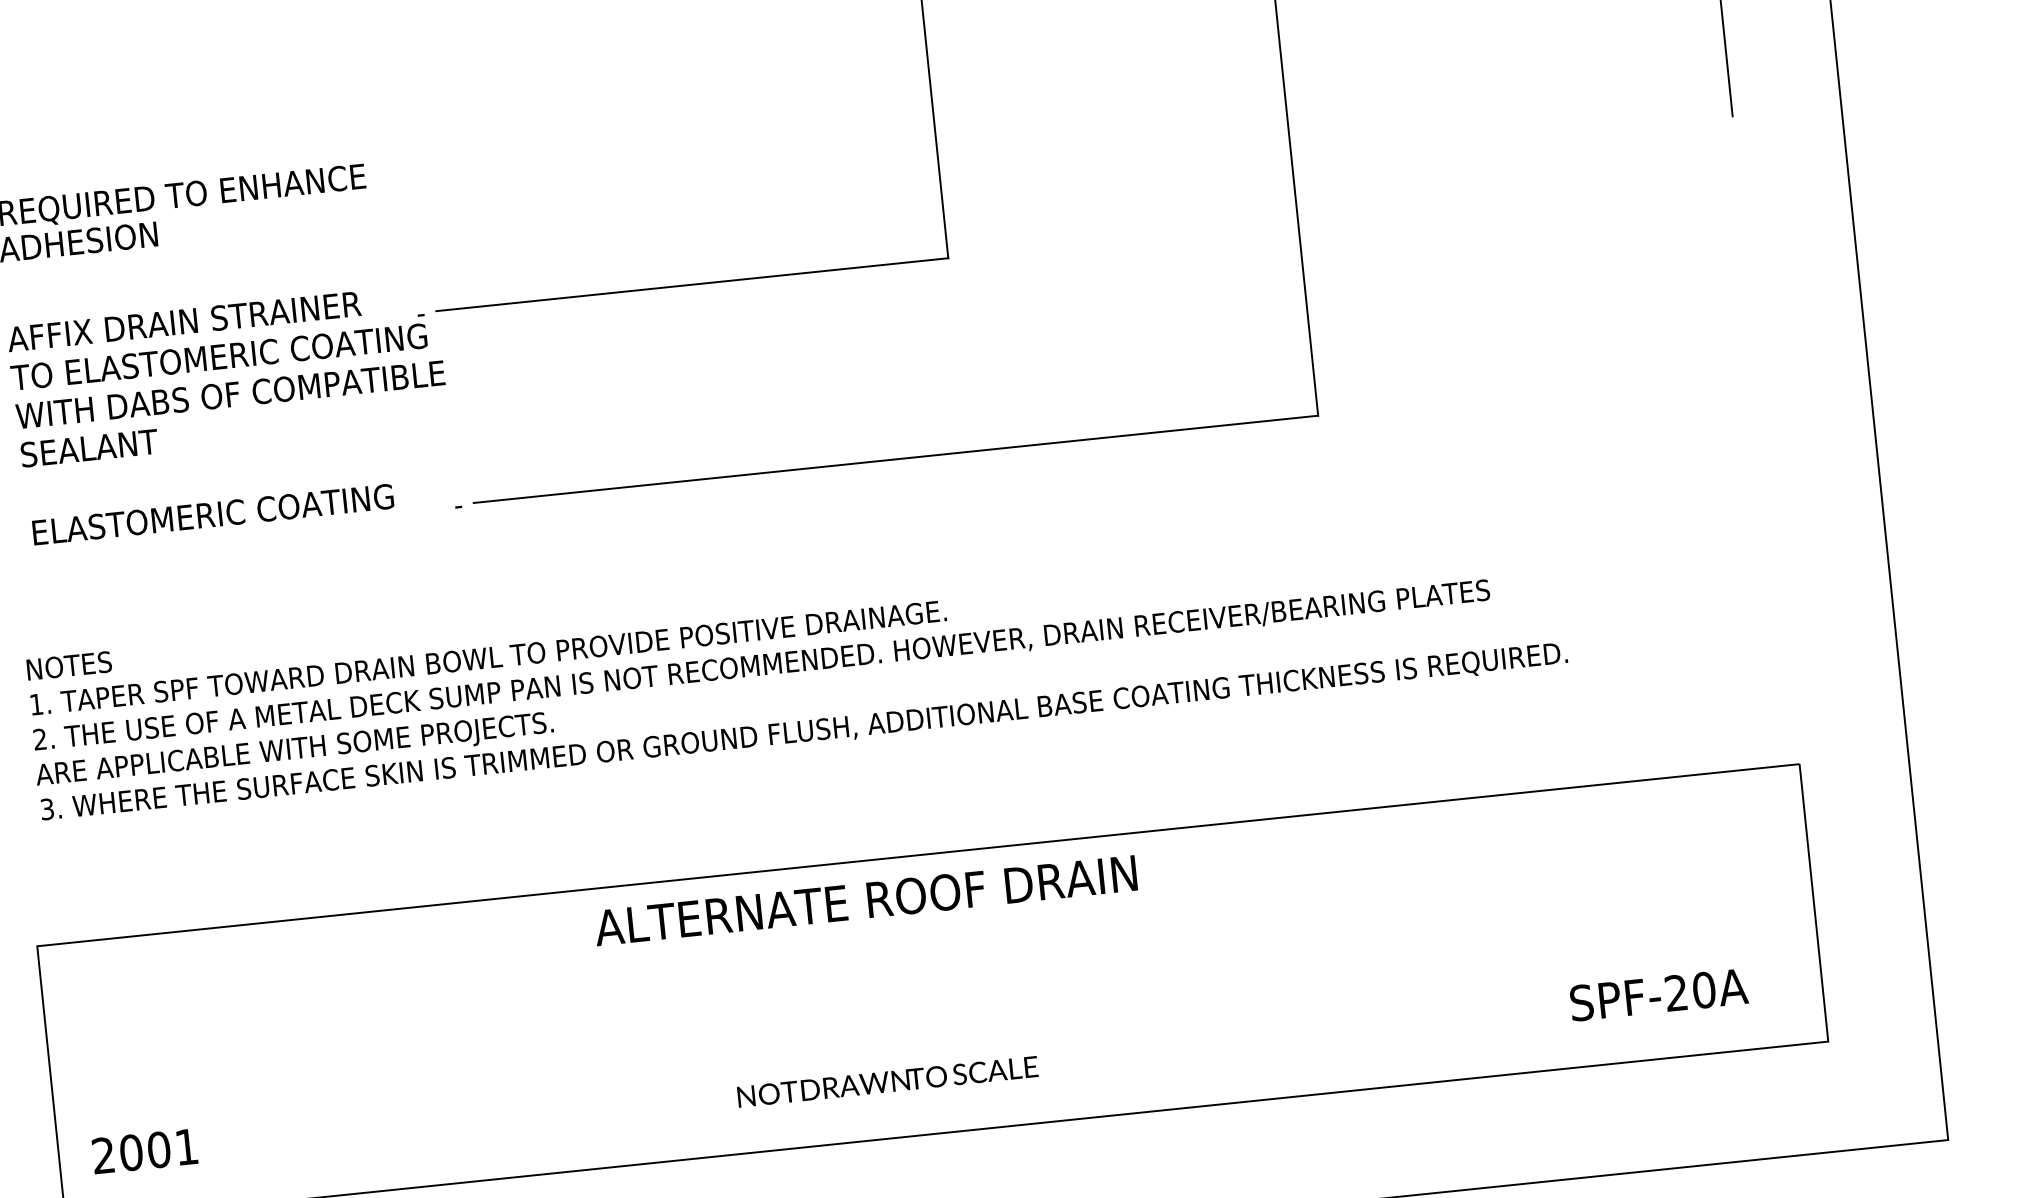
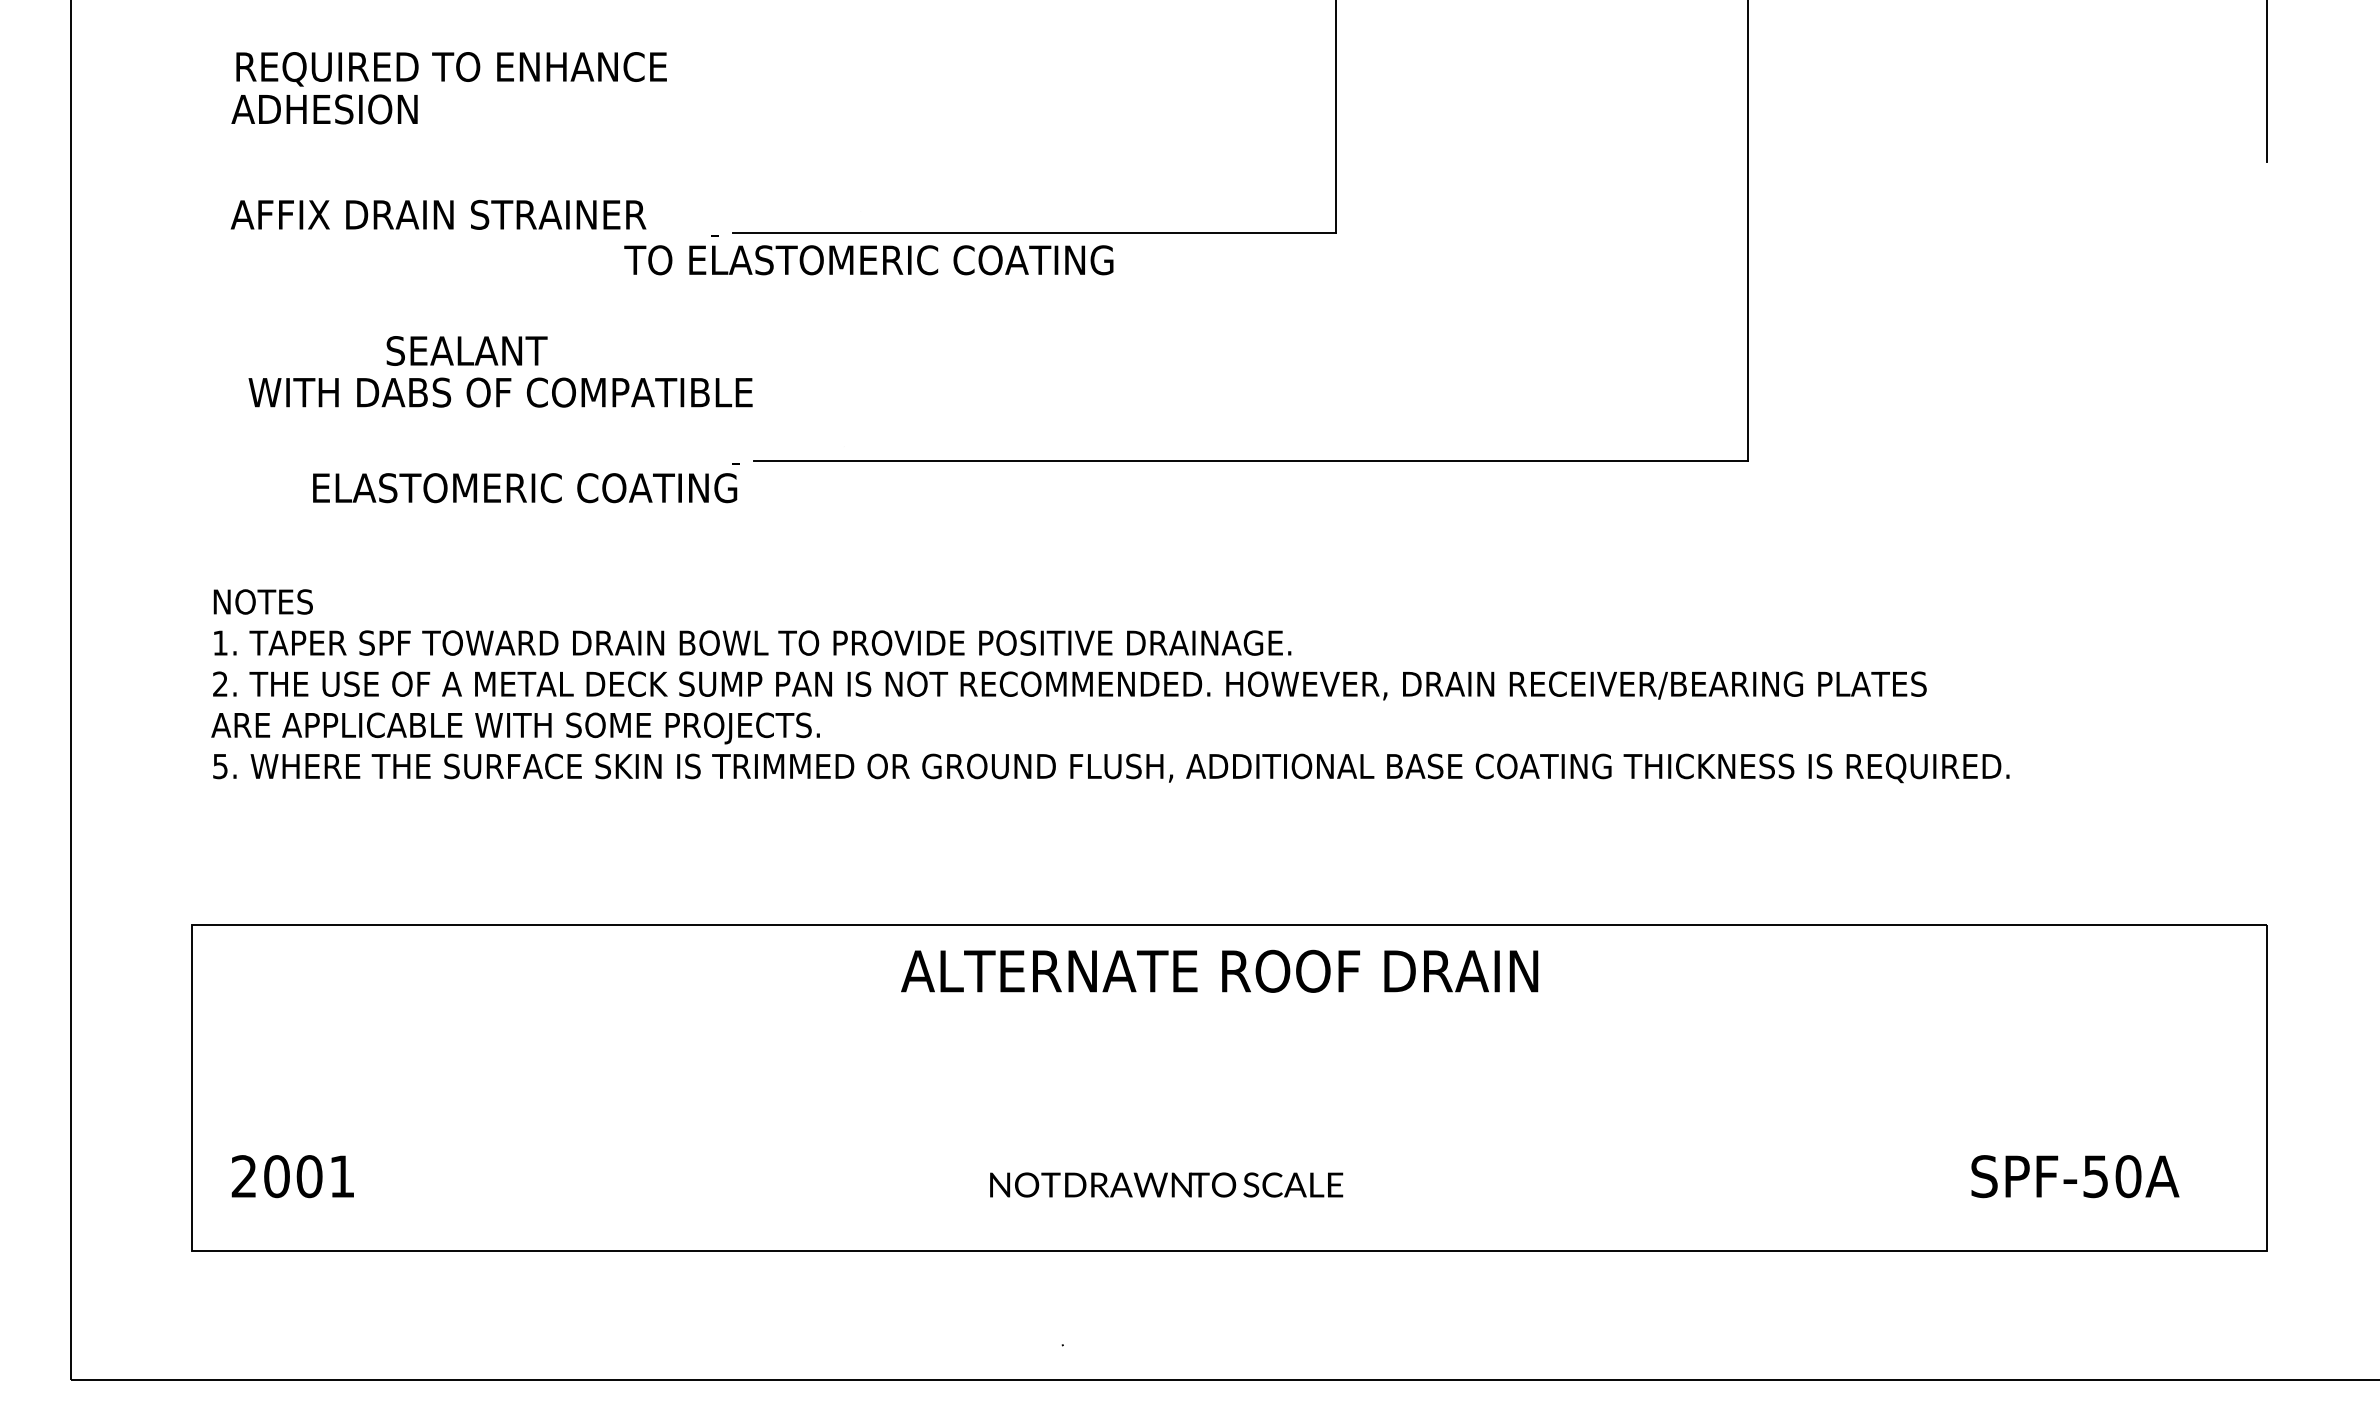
text: (218, 357) -> (868, 260), moved
text: (230, 394) -> (500, 392), moved
text: (89, 447) -> (466, 350), moved
text: (213, 514) -> (525, 488), moved
text: (47, 808) -> (220, 765), 3. -> 5.
text: (865, 899) -> (1219, 970), moved
text: (1676, 993) -> (2095, 1176), SPF-20A -> SPF-50A

